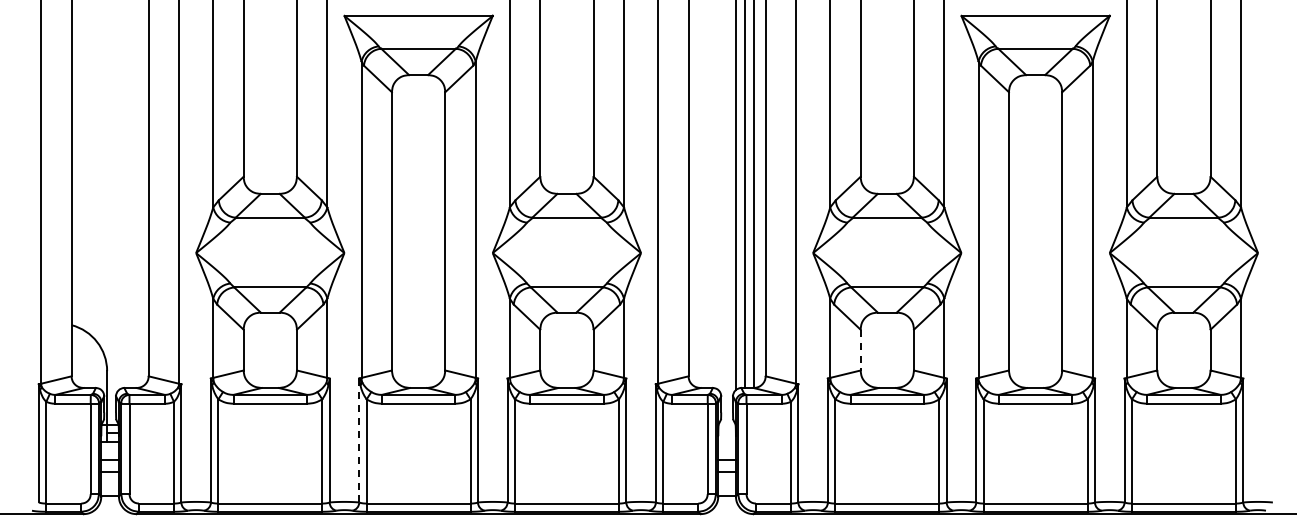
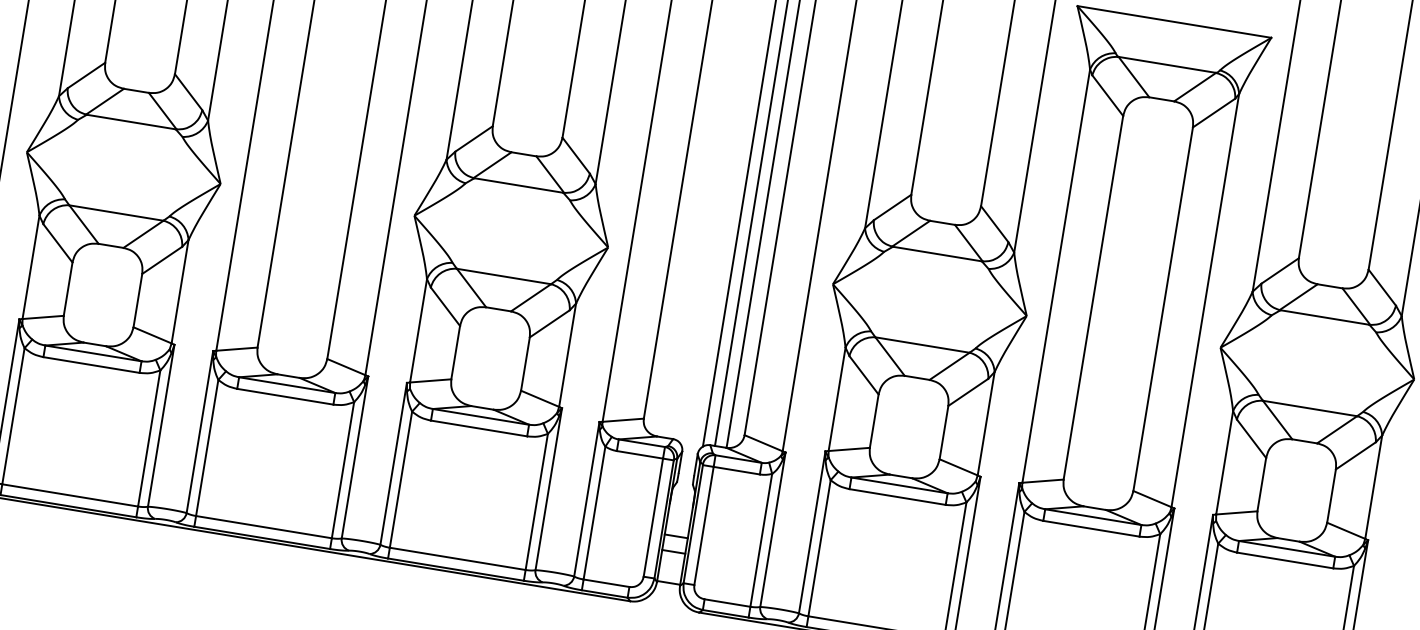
line: (860, 350) -> (874, 421), dashed -> solid
line: (359, 440) -> (200, 432), dashed -> solid

